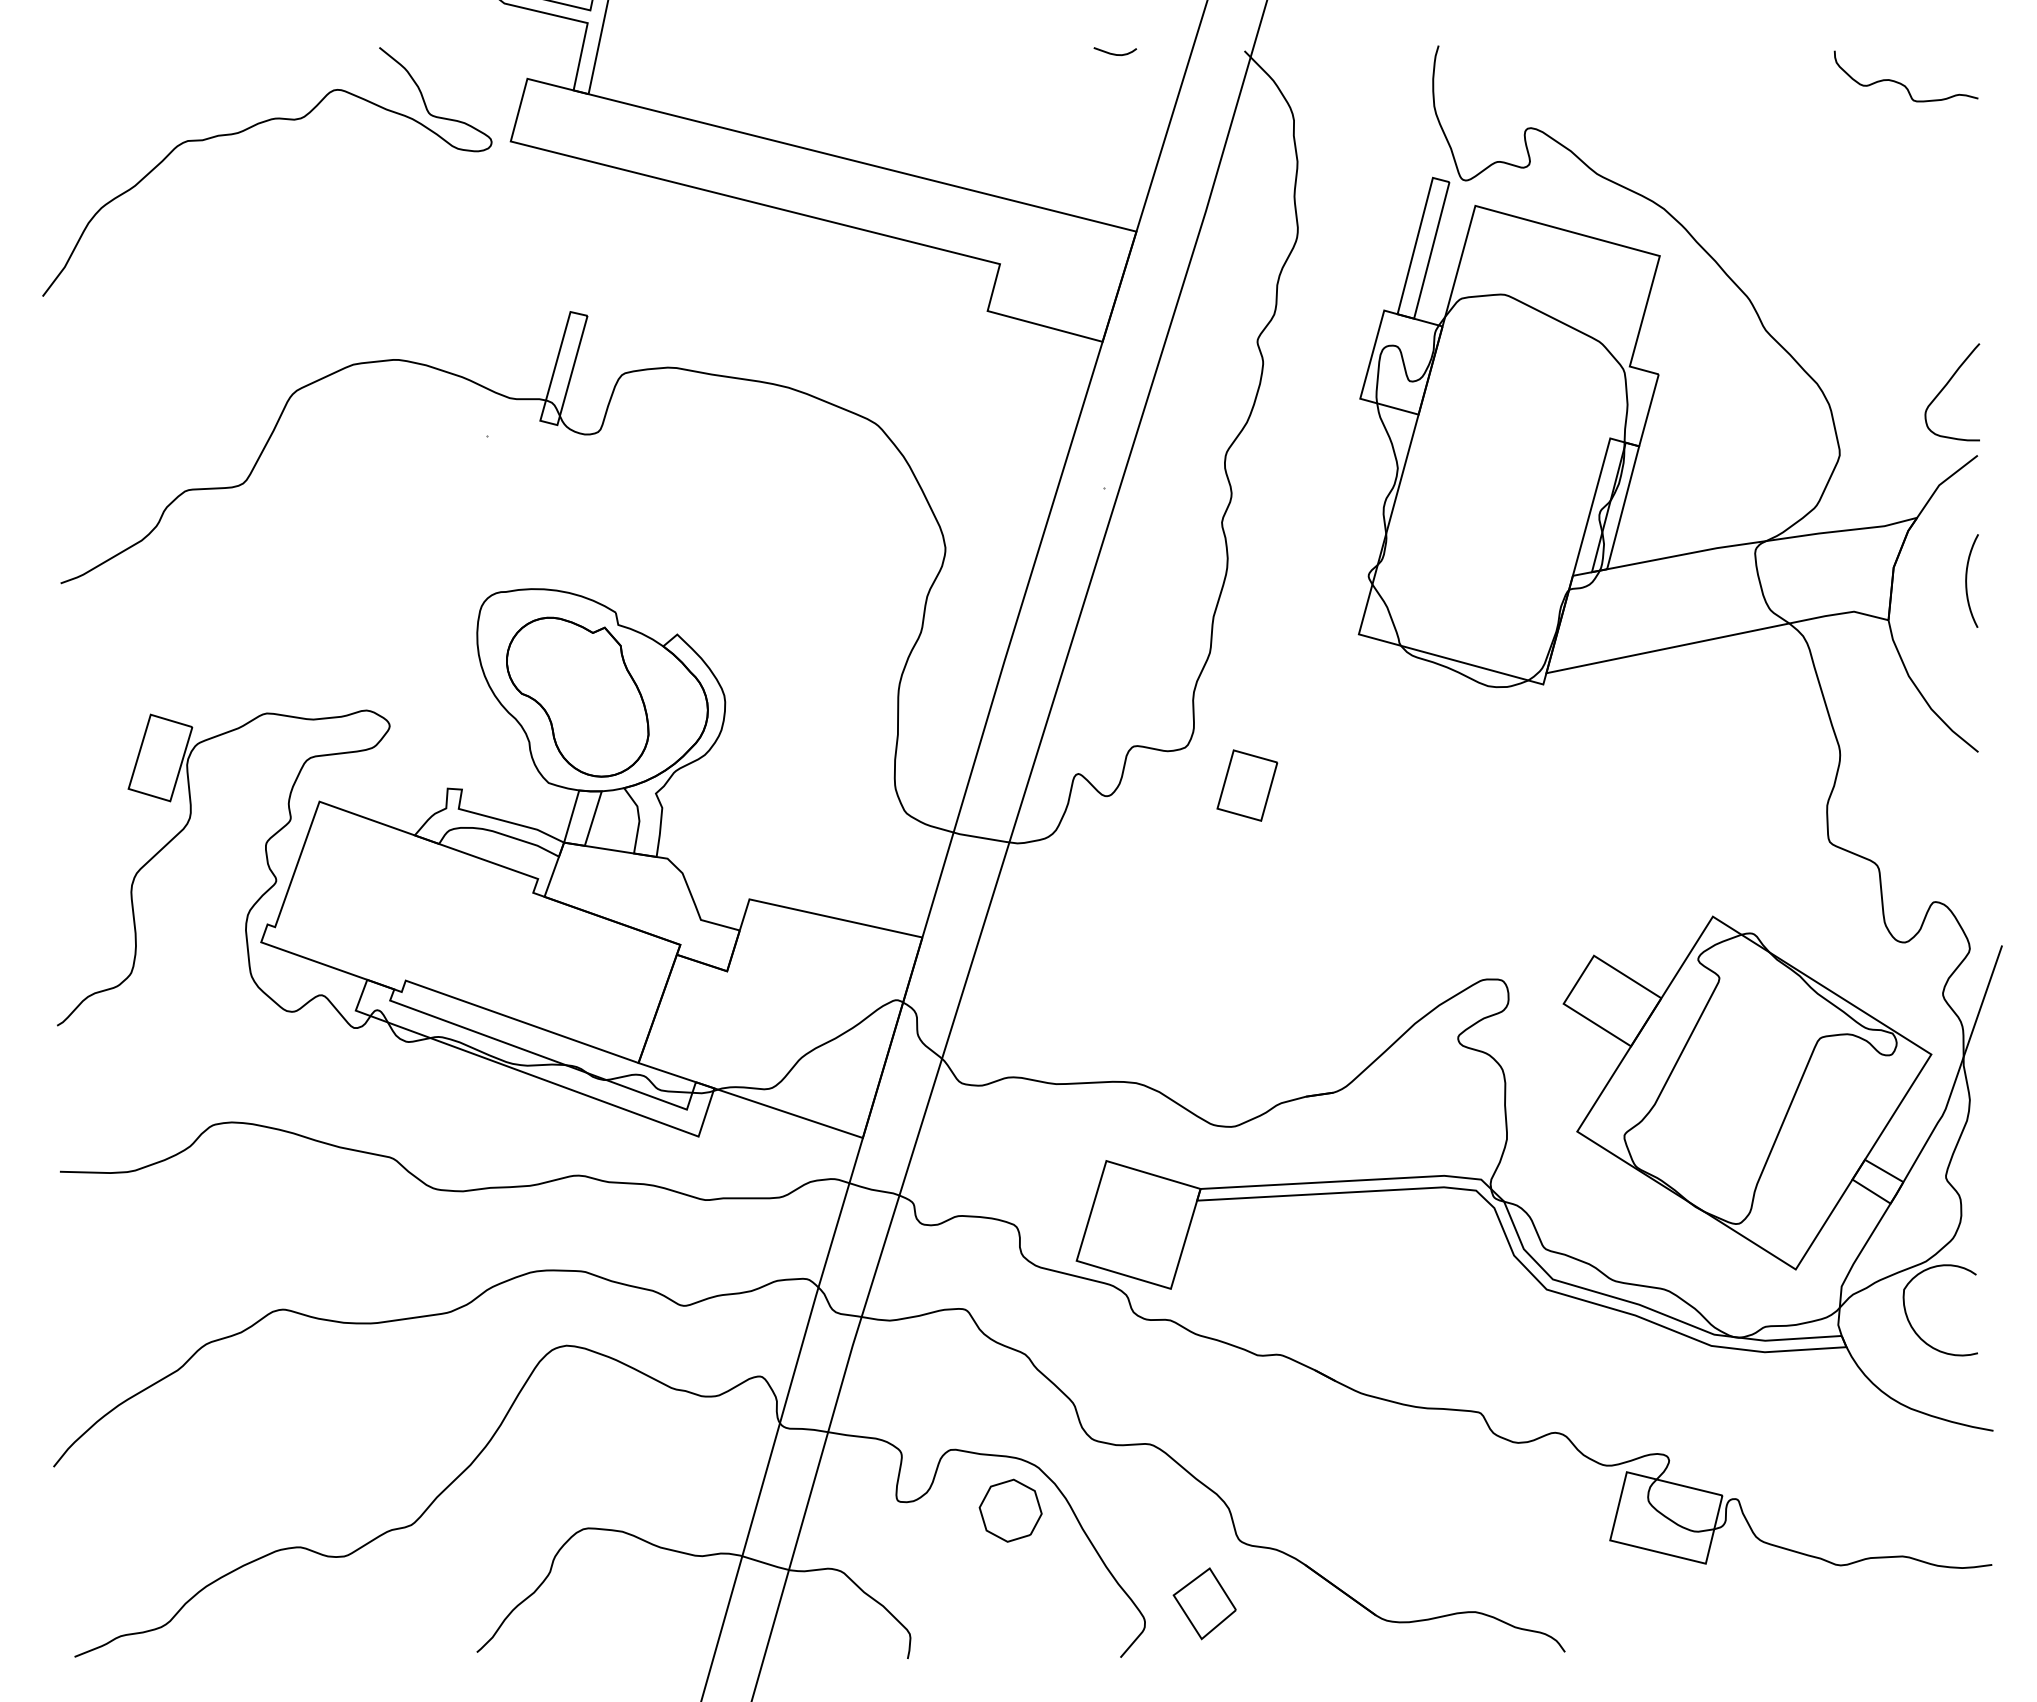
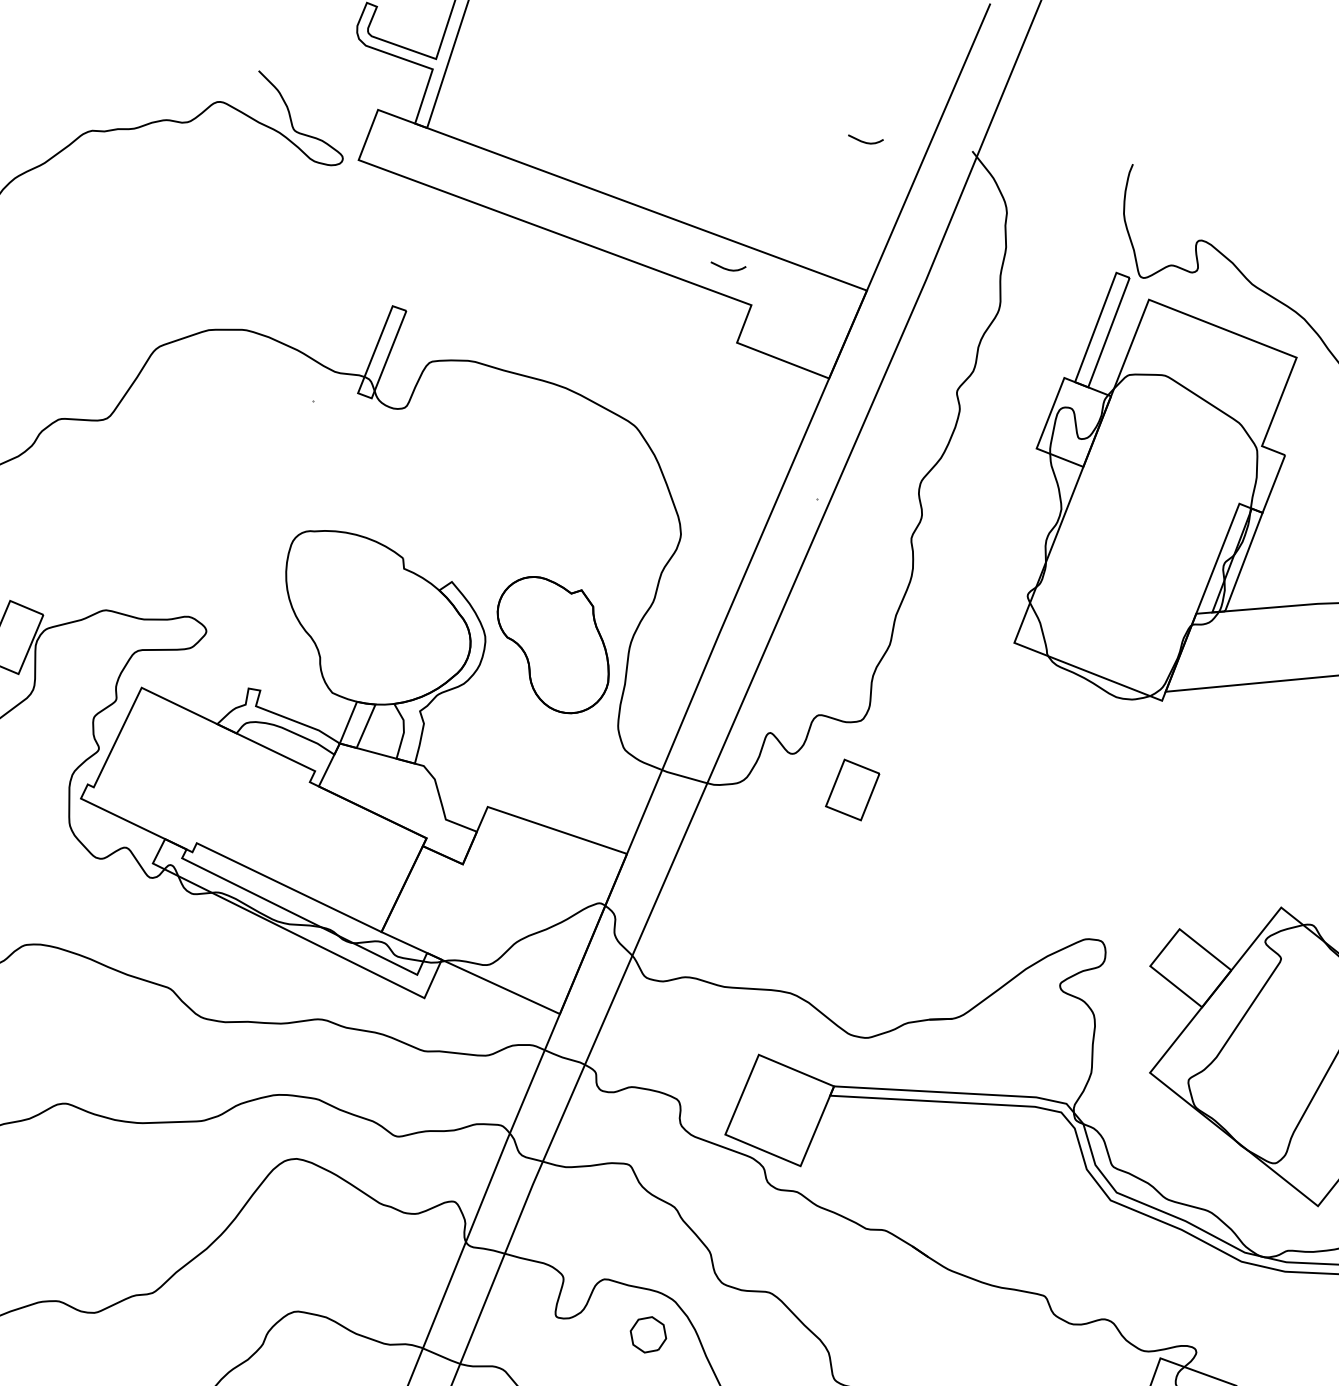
curve: (967, 223) -> (728, 268), added
part: (577, 696) -> (552, 644), moved
part: (1247, 785) -> (852, 789), moved
part: (1010, 1510) -> (648, 1334), size x0.7

